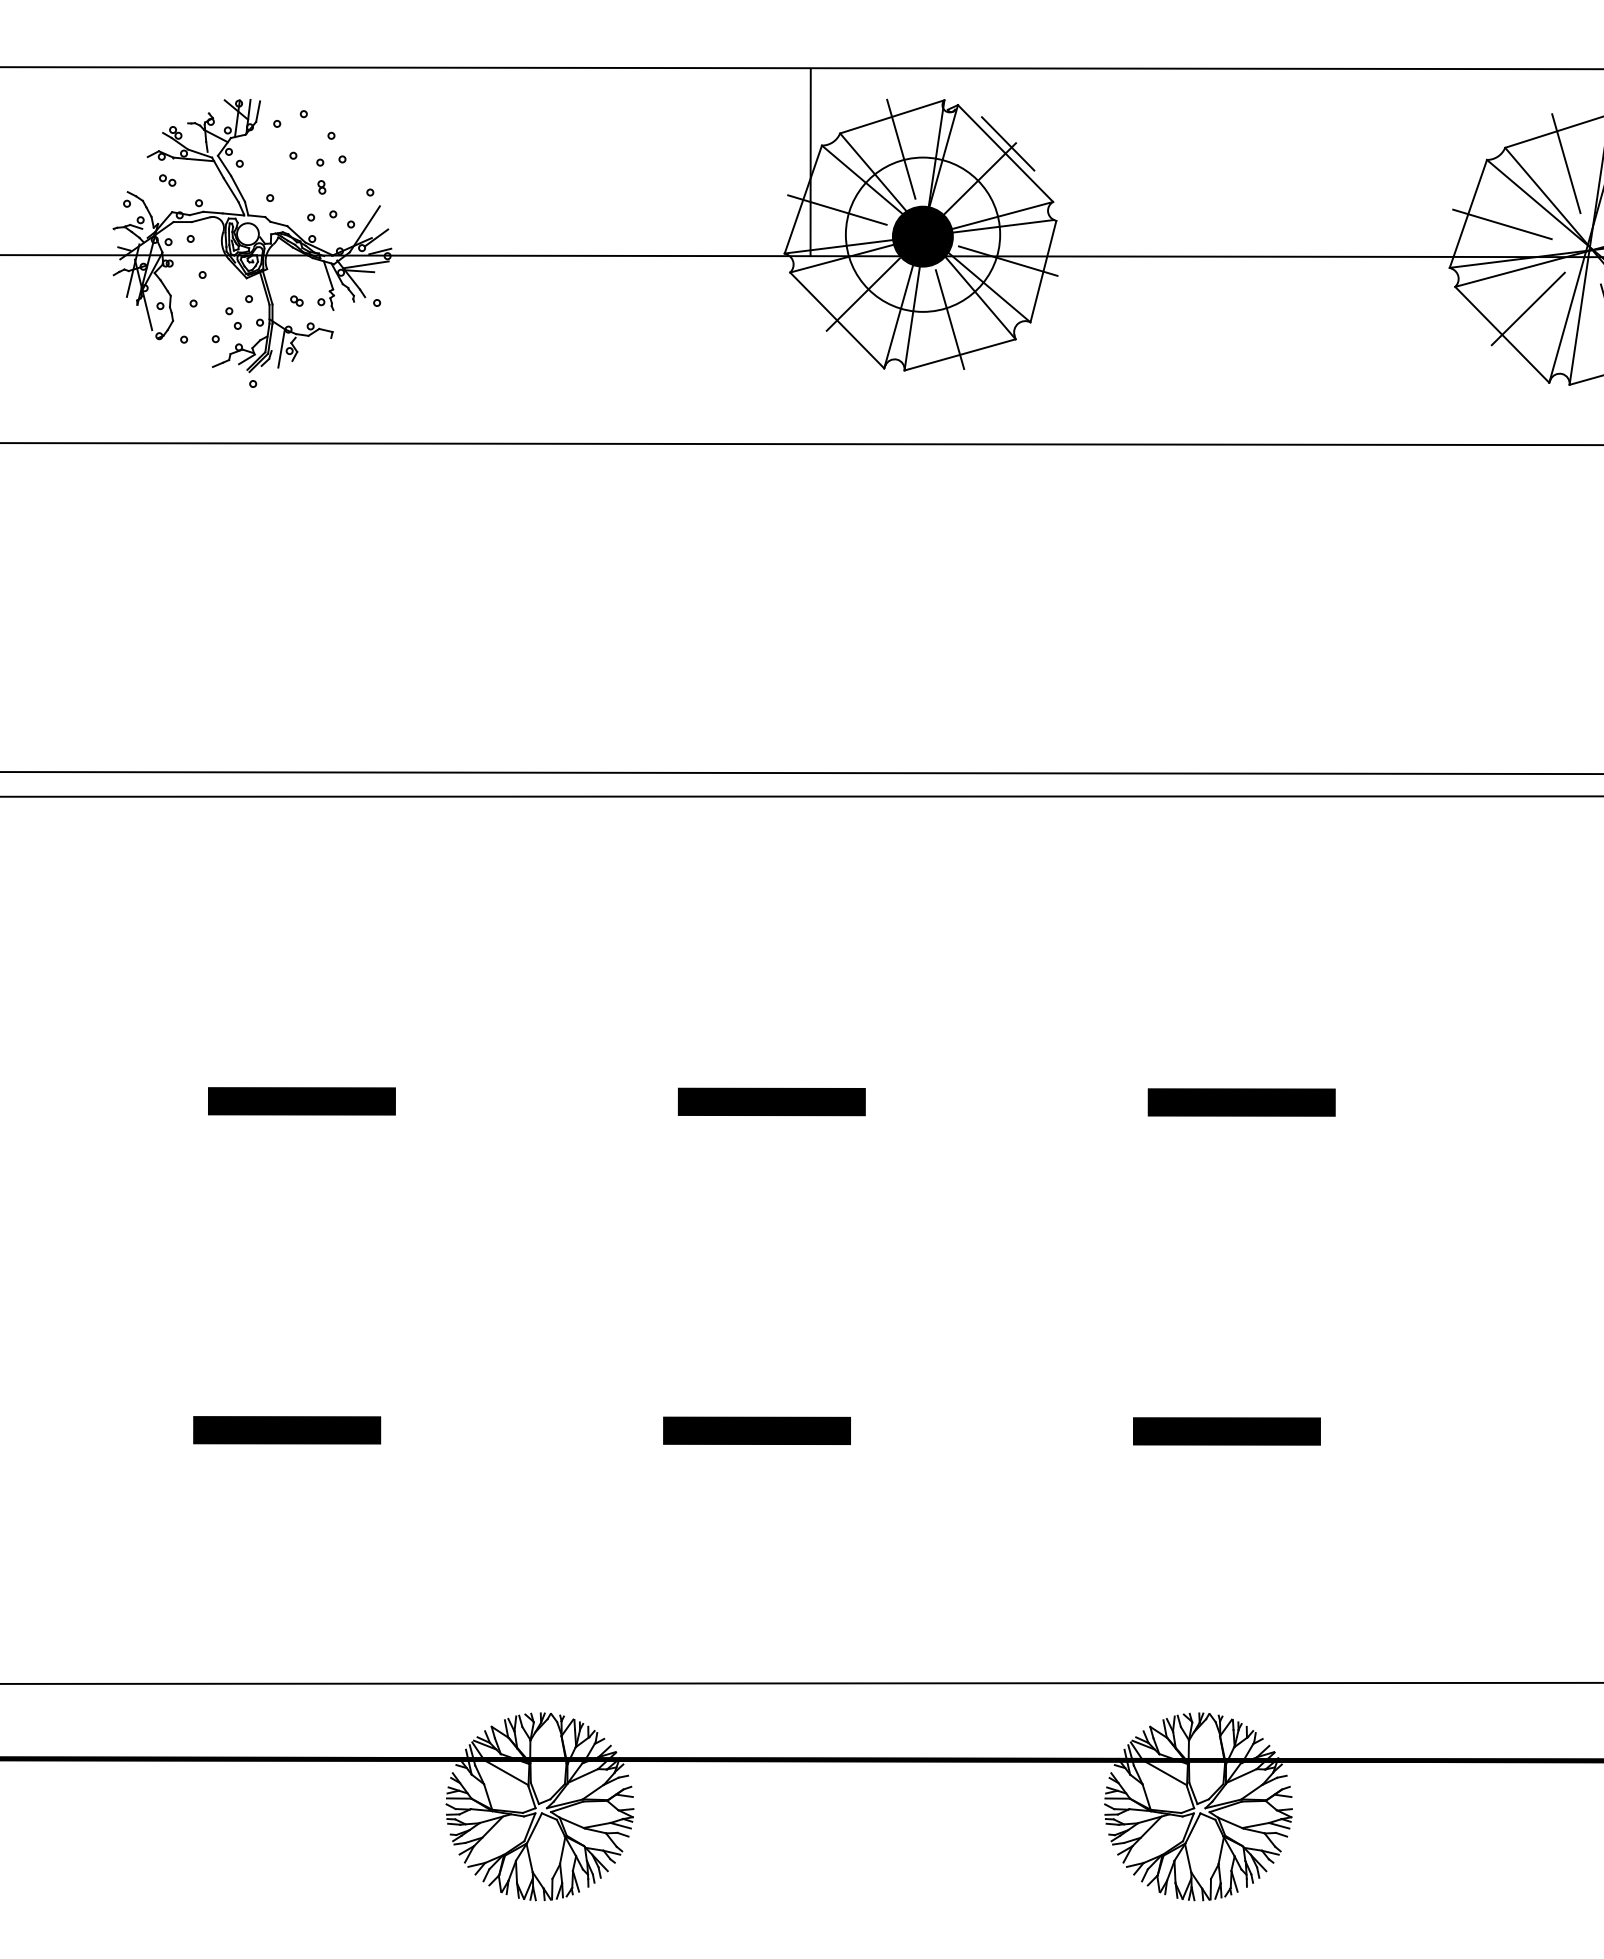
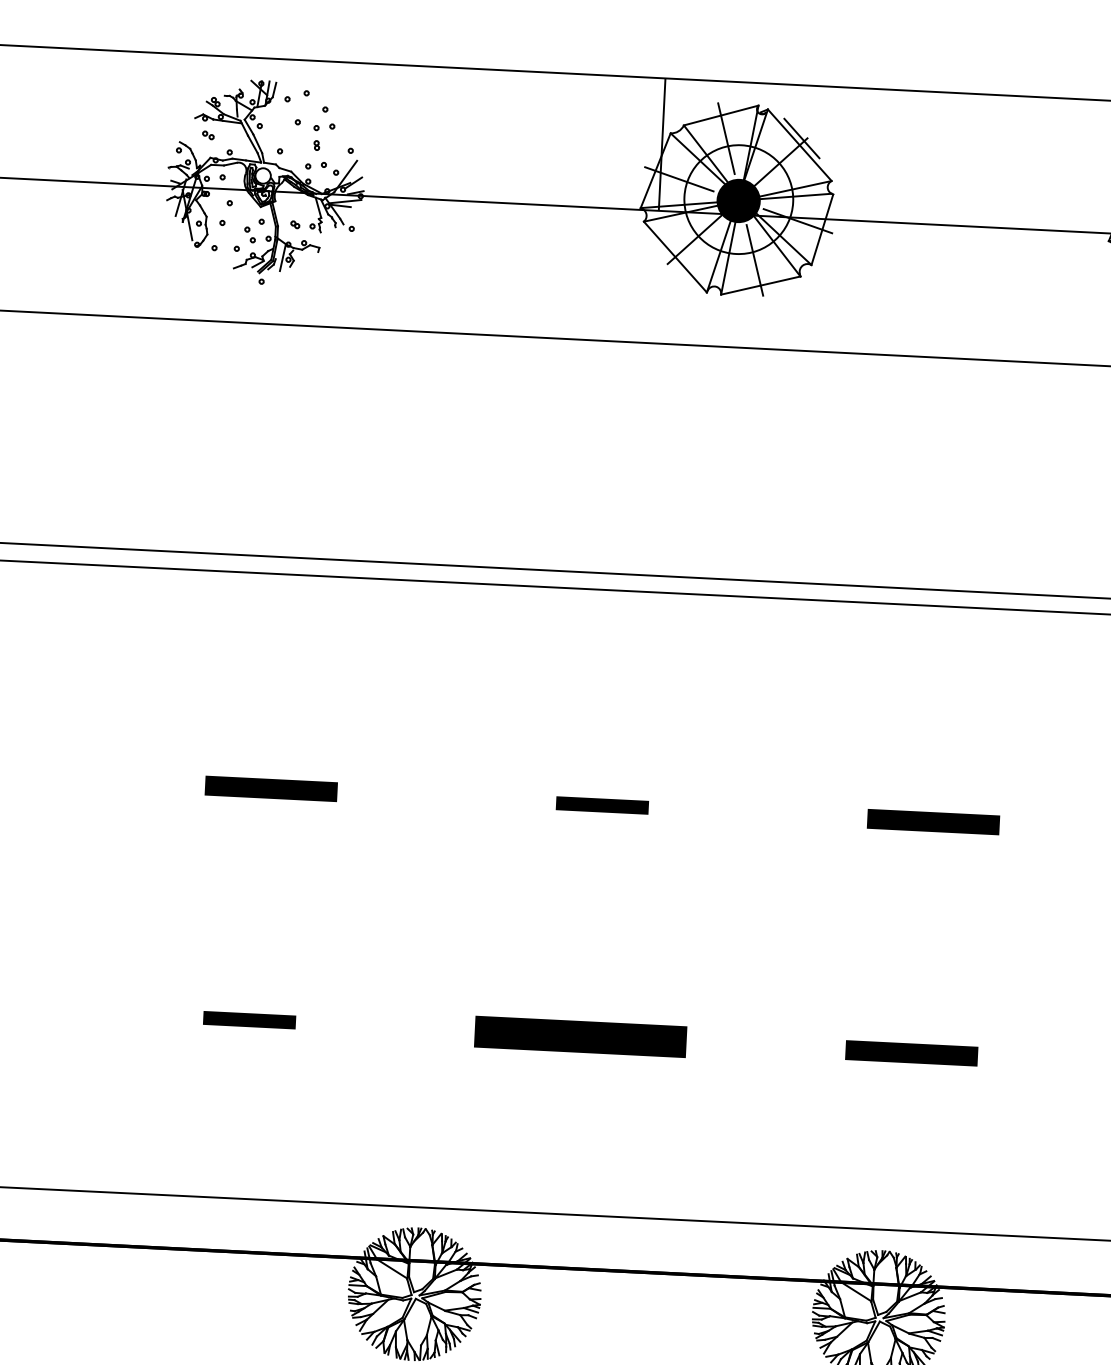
part: (771, 1101) -> (602, 805), size x0.7
part: (287, 1430) -> (249, 1020), size x0.7
part: (756, 1430) -> (580, 1036), size x1.6

